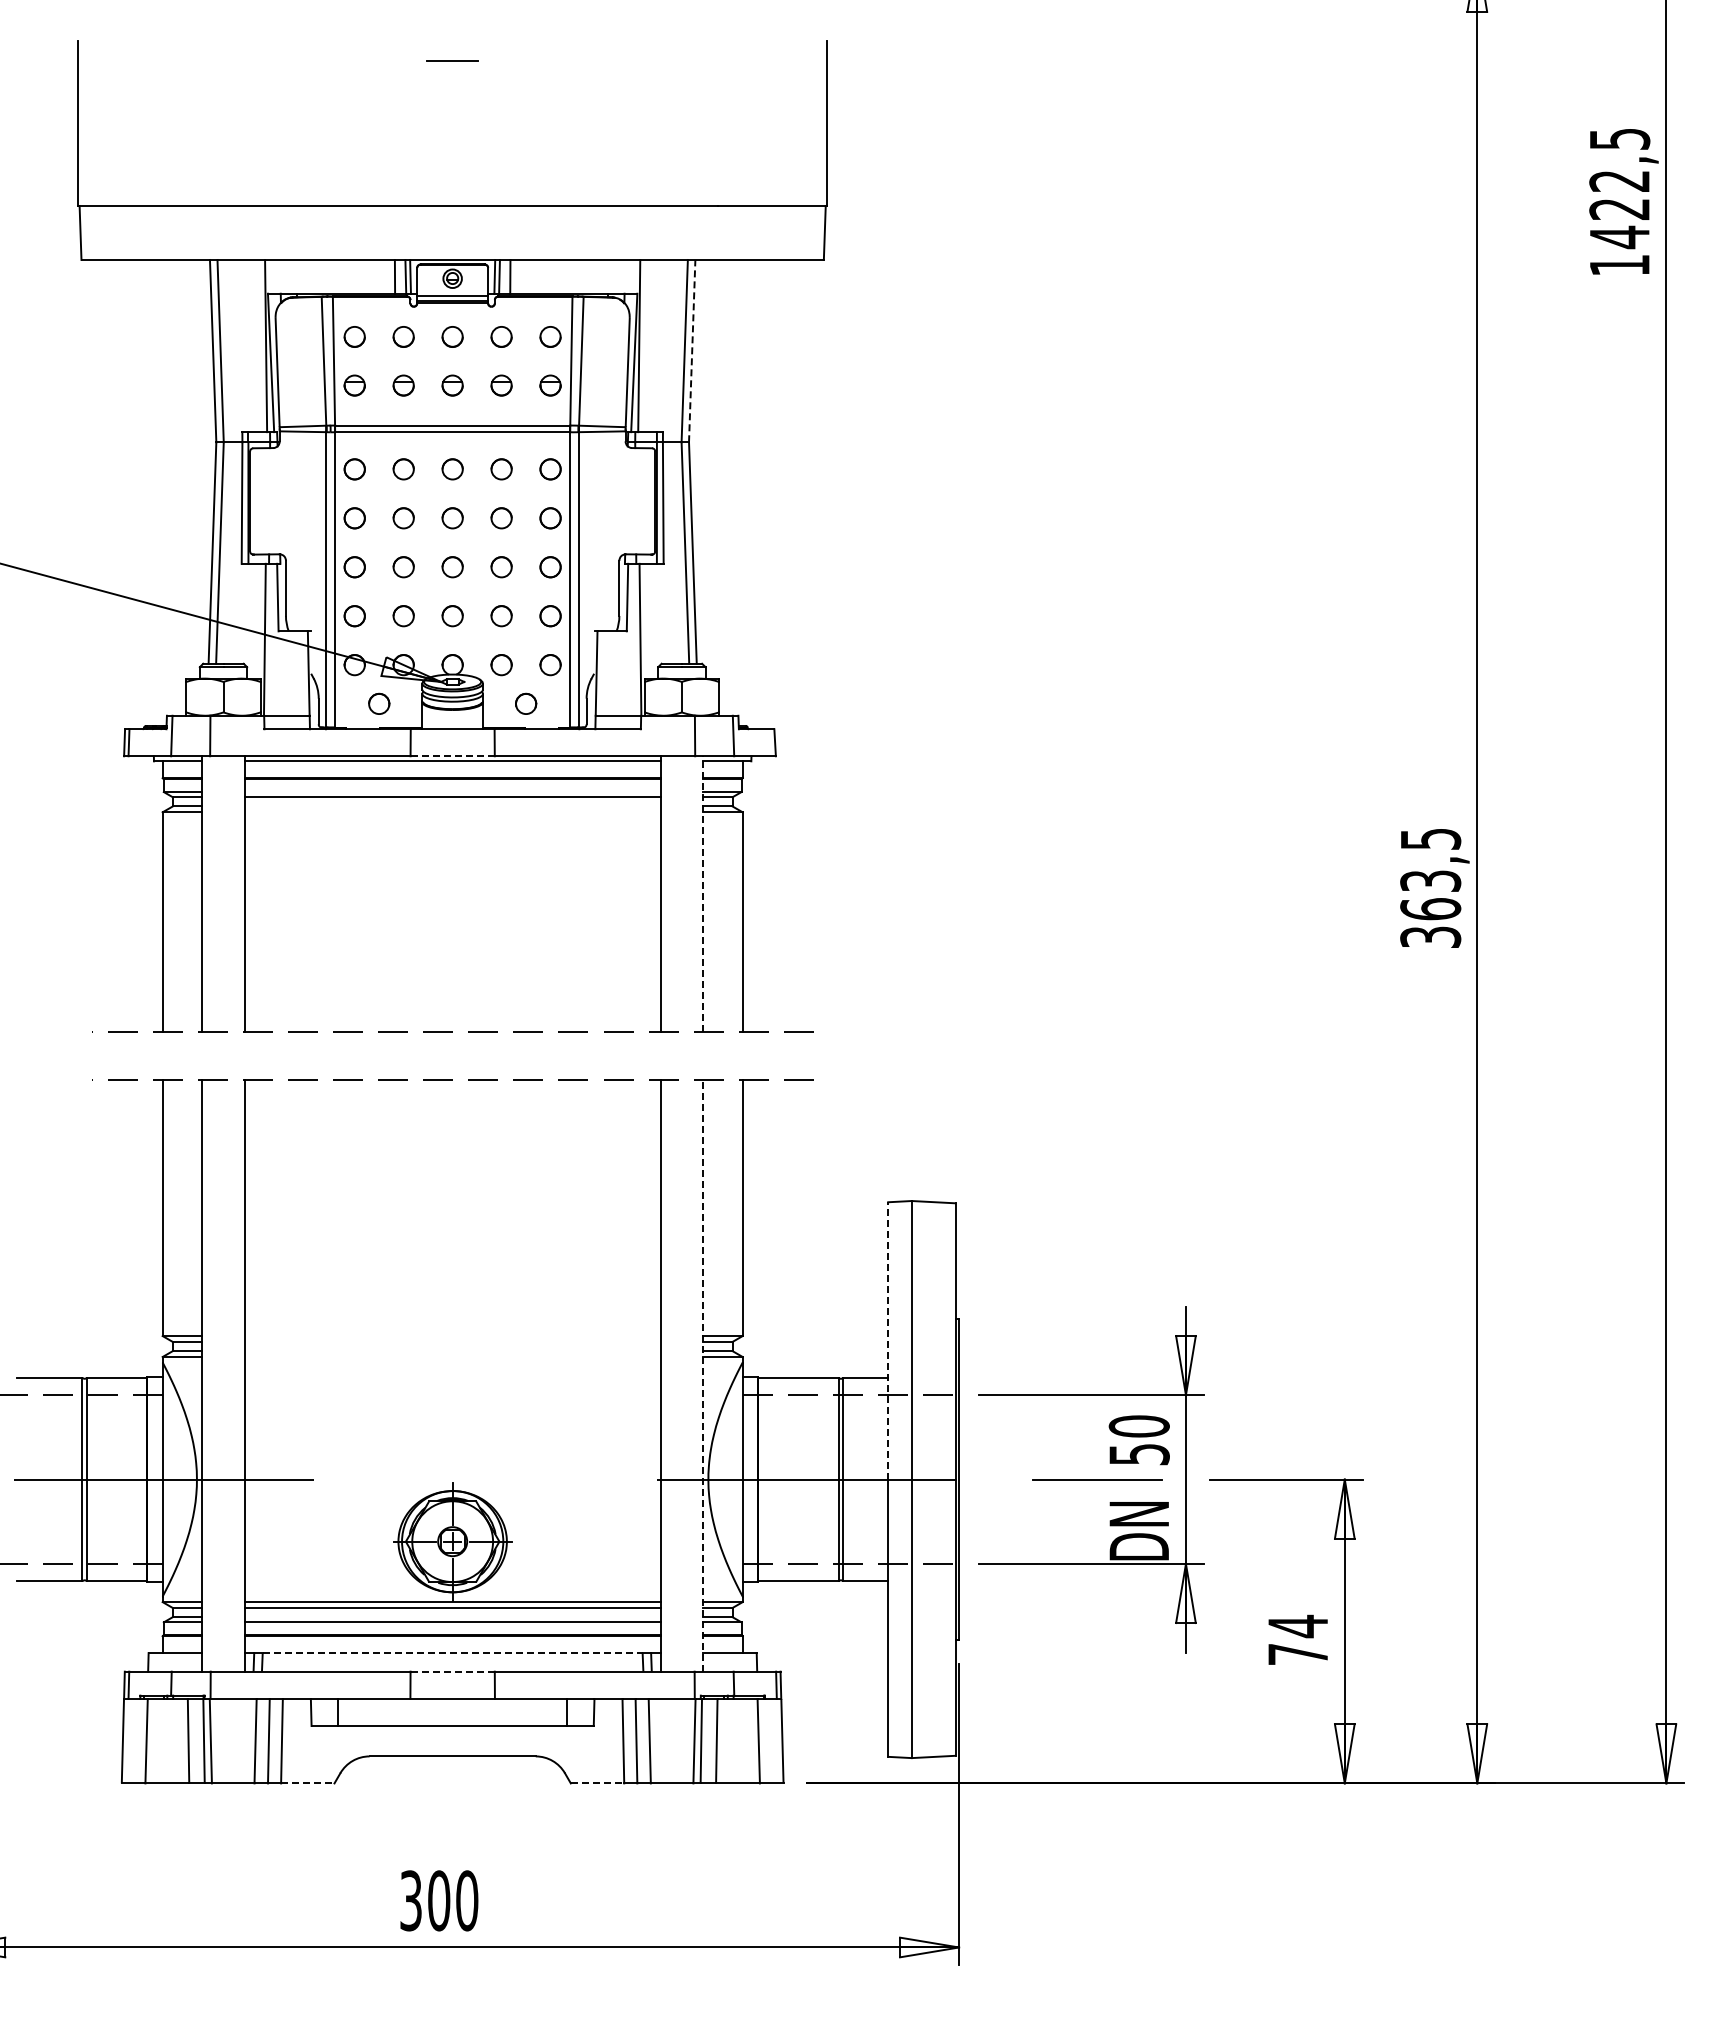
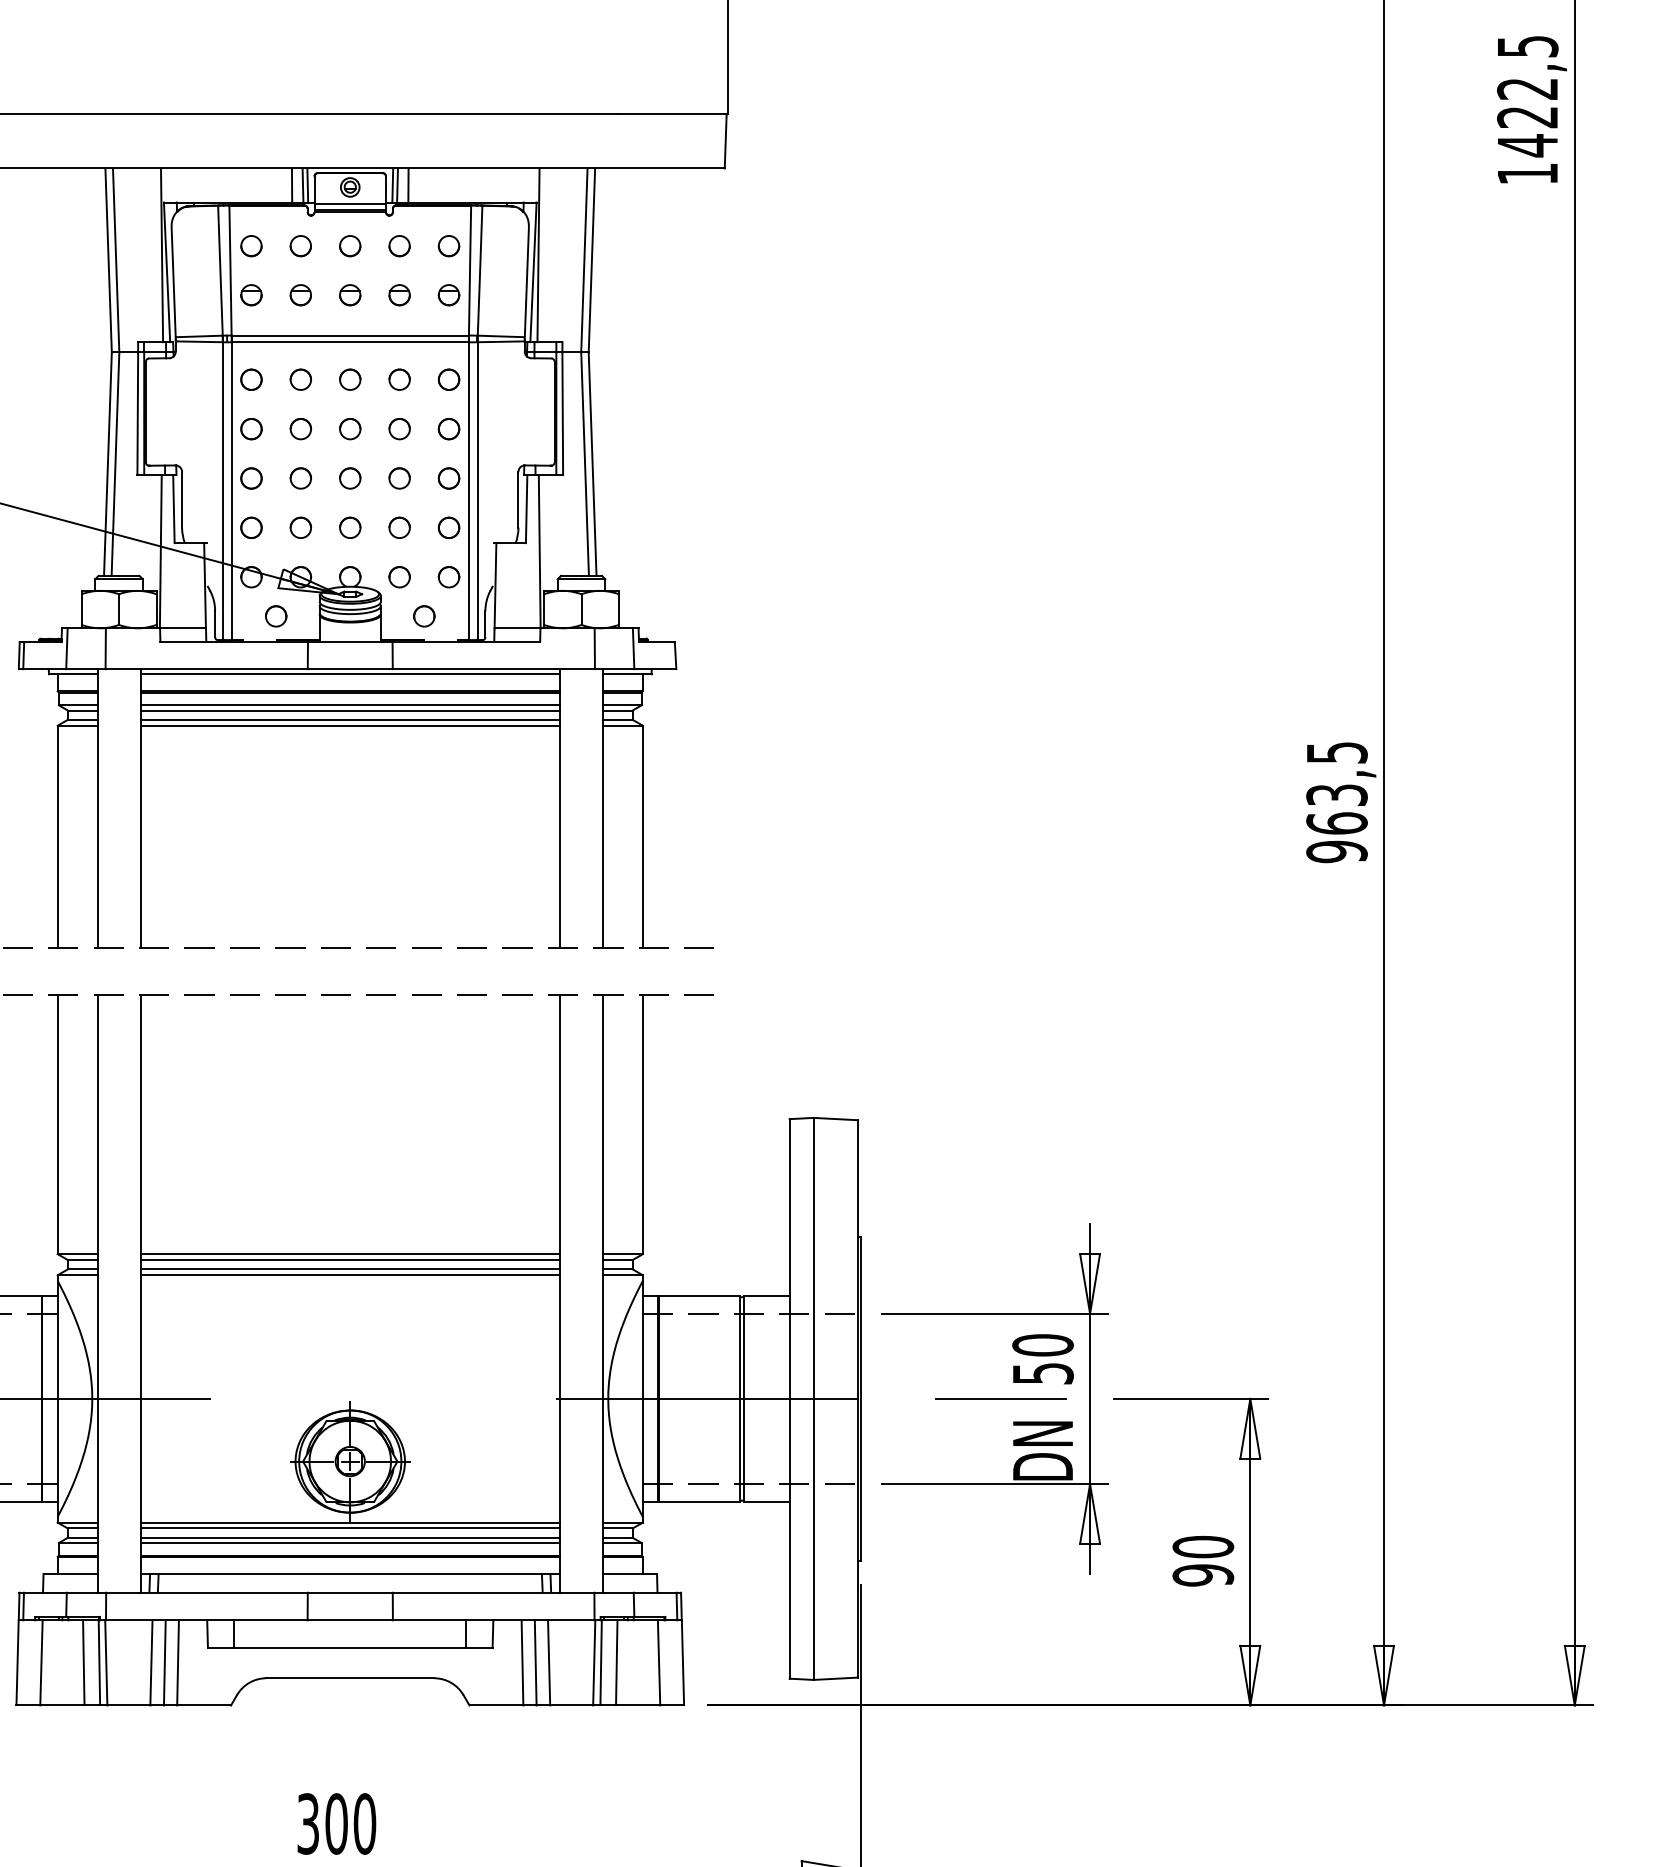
line: (692, 350) -> (592, 259), dashed -> solid
line: (453, 756) -> (351, 669), dashed -> solid
line: (452, 792) -> (350, 705), added
line: (452, 806) -> (350, 719), added
line: (452, 812) -> (350, 725), added
line: (703, 893) -> (603, 807), dashed -> solid
text: (1430, 937) -> (1336, 852), 363,5 -> 963,5
line: (452, 1336) -> (350, 1254), added
line: (888, 1340) -> (789, 1258), dashed -> solid
line: (452, 1341) -> (350, 1259), added
line: (452, 1351) -> (350, 1269), added
line: (452, 1356) -> (350, 1274), added
line: (703, 1375) -> (603, 1293), dashed -> solid
line: (452, 1617) -> (350, 1538), added
text: (1297, 1639) -> (1202, 1560), 74 -> 90
line: (452, 1653) -> (350, 1574), dashed -> solid
line: (452, 1671) -> (350, 1592), dashed -> solid
line: (307, 1783) -> (203, 1705), dashed -> solid
line: (597, 1783) -> (496, 1705), dashed -> solid

